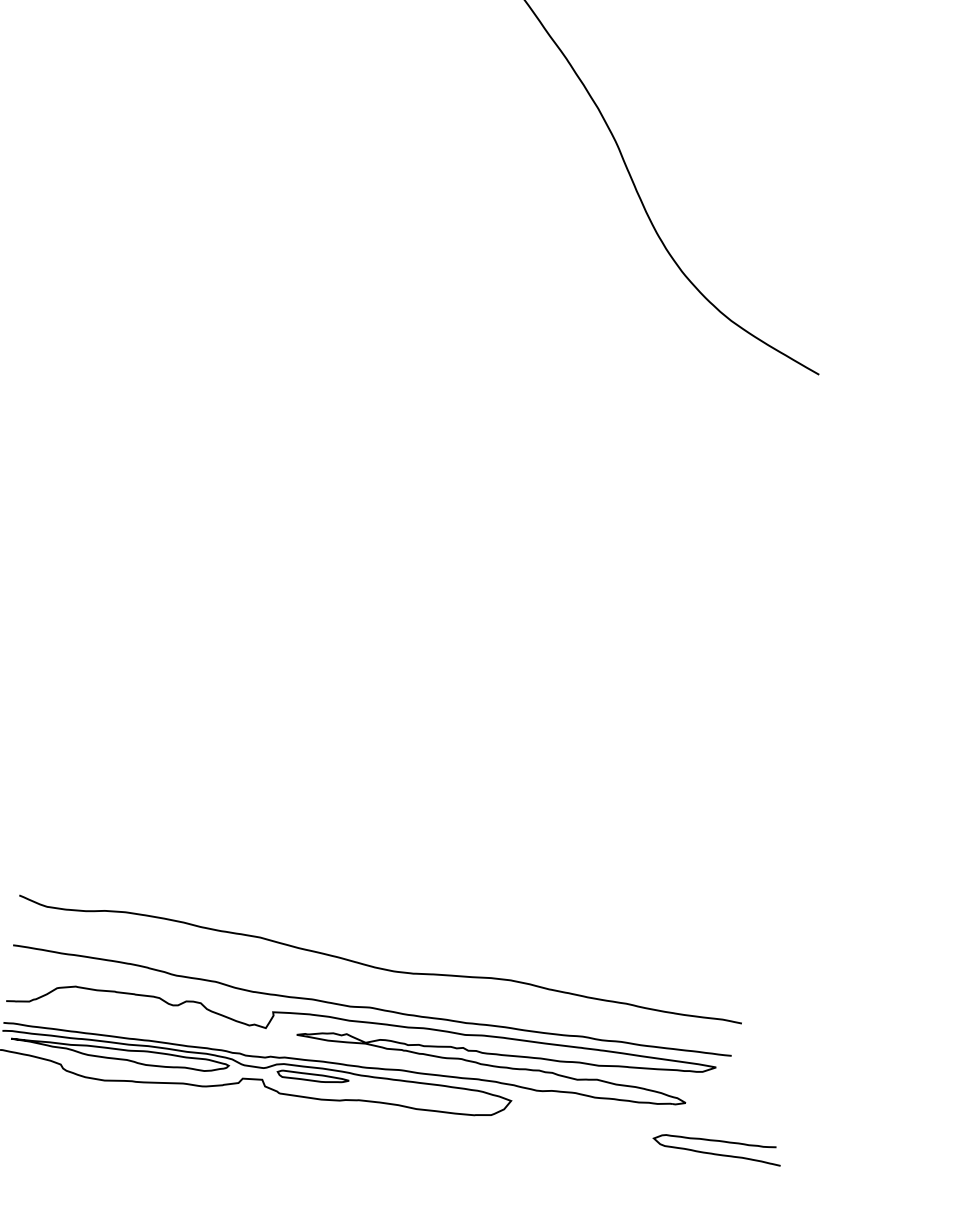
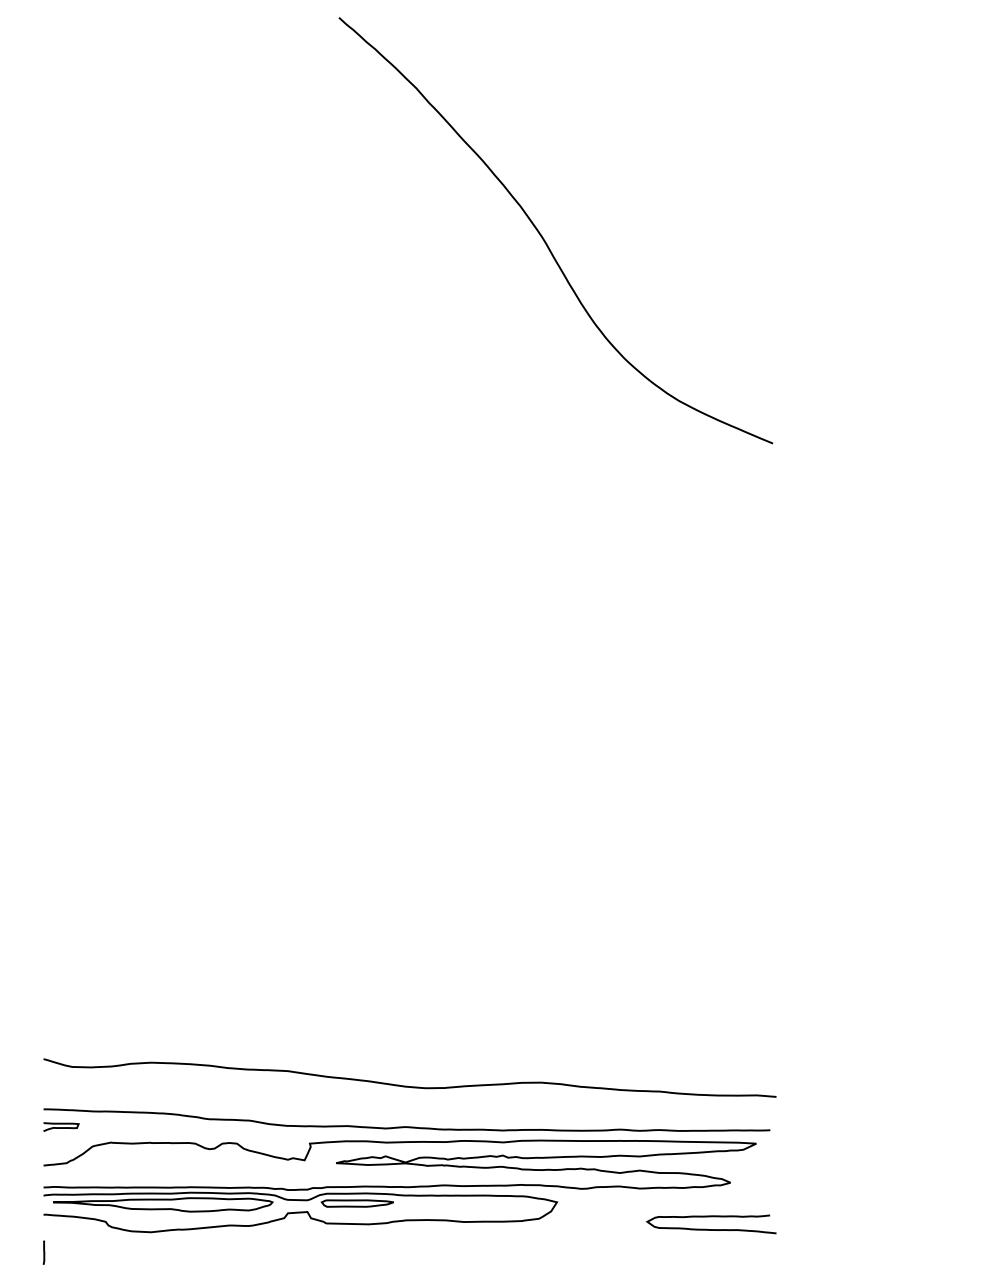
part: (28, 964) -> (61, 1126), added
curve: (715, 1153) -> (710, 1229), moved

